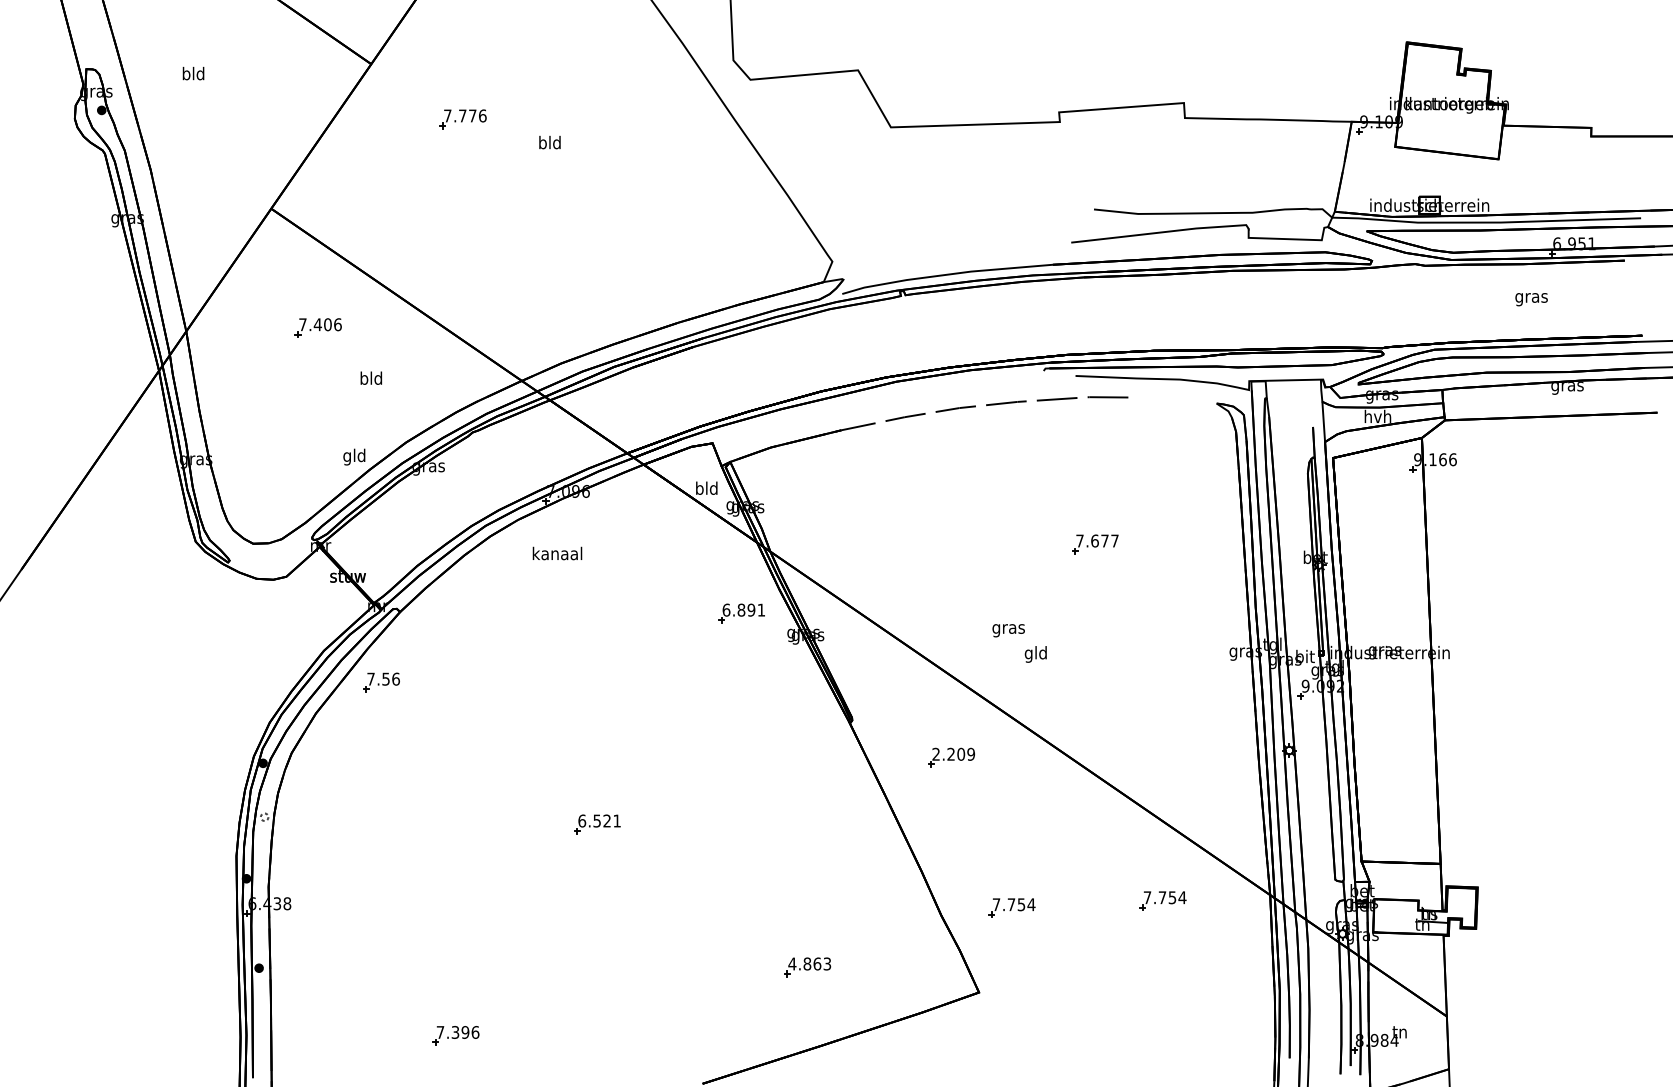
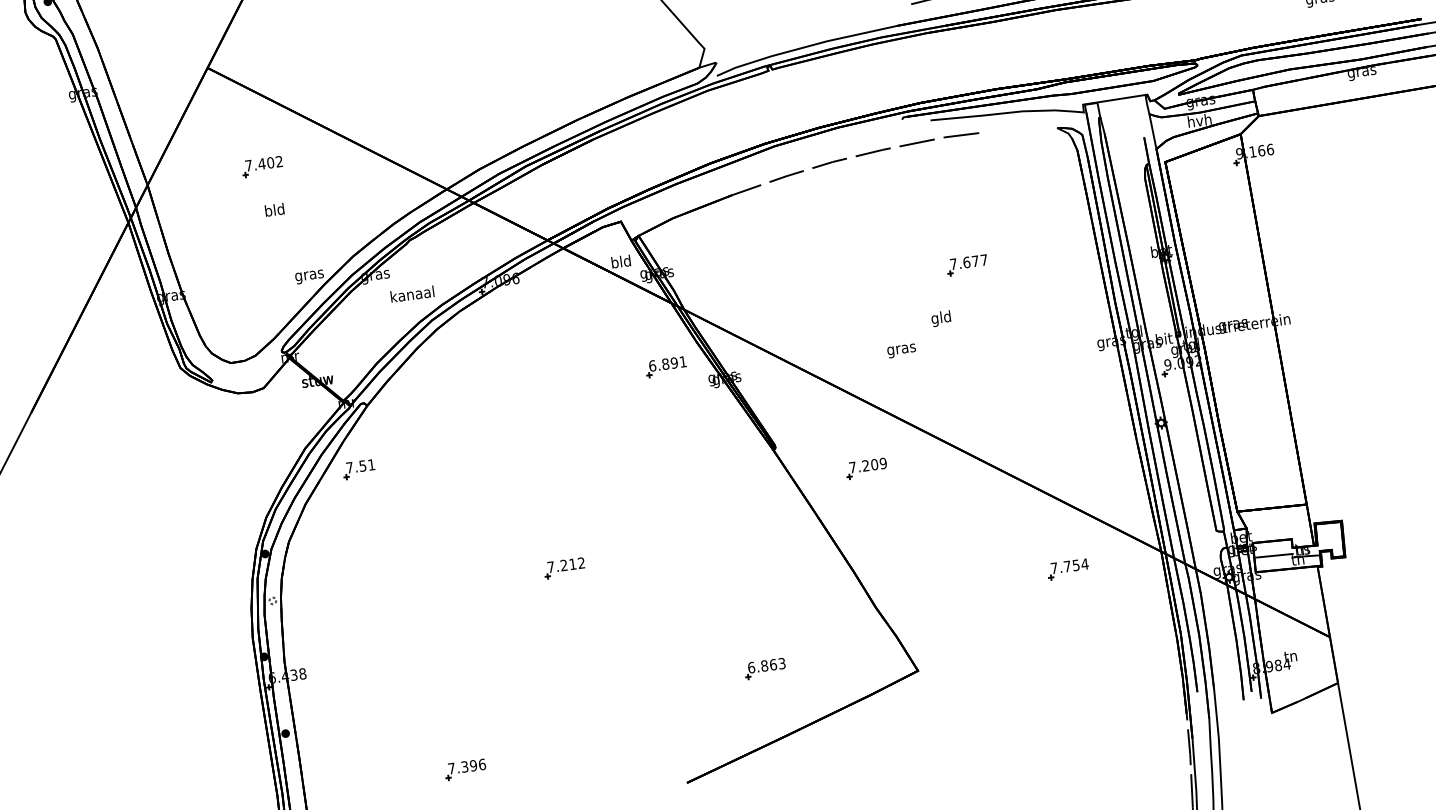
text: (337, 324) -> (279, 161), 7.406 -> 7.402
text: (370, 377) -> (273, 209), moved
text: (354, 456) -> (309, 274), gld -> gras
text: (557, 553) -> (412, 294), moved
text: (1035, 654) -> (940, 318), moved
text: (395, 678) -> (371, 464), 7.56 -> 7.51
text: (935, 753) -> (852, 466), 2.209 -> 7.209
text: (599, 820) -> (566, 564), 6.521 -> 7.212
part: (1011, 907) -> (936, 592), removed
line: (1396, 916) -> (1274, 555), added
text: (792, 963) -> (751, 667), 4.863 -> 6.863

